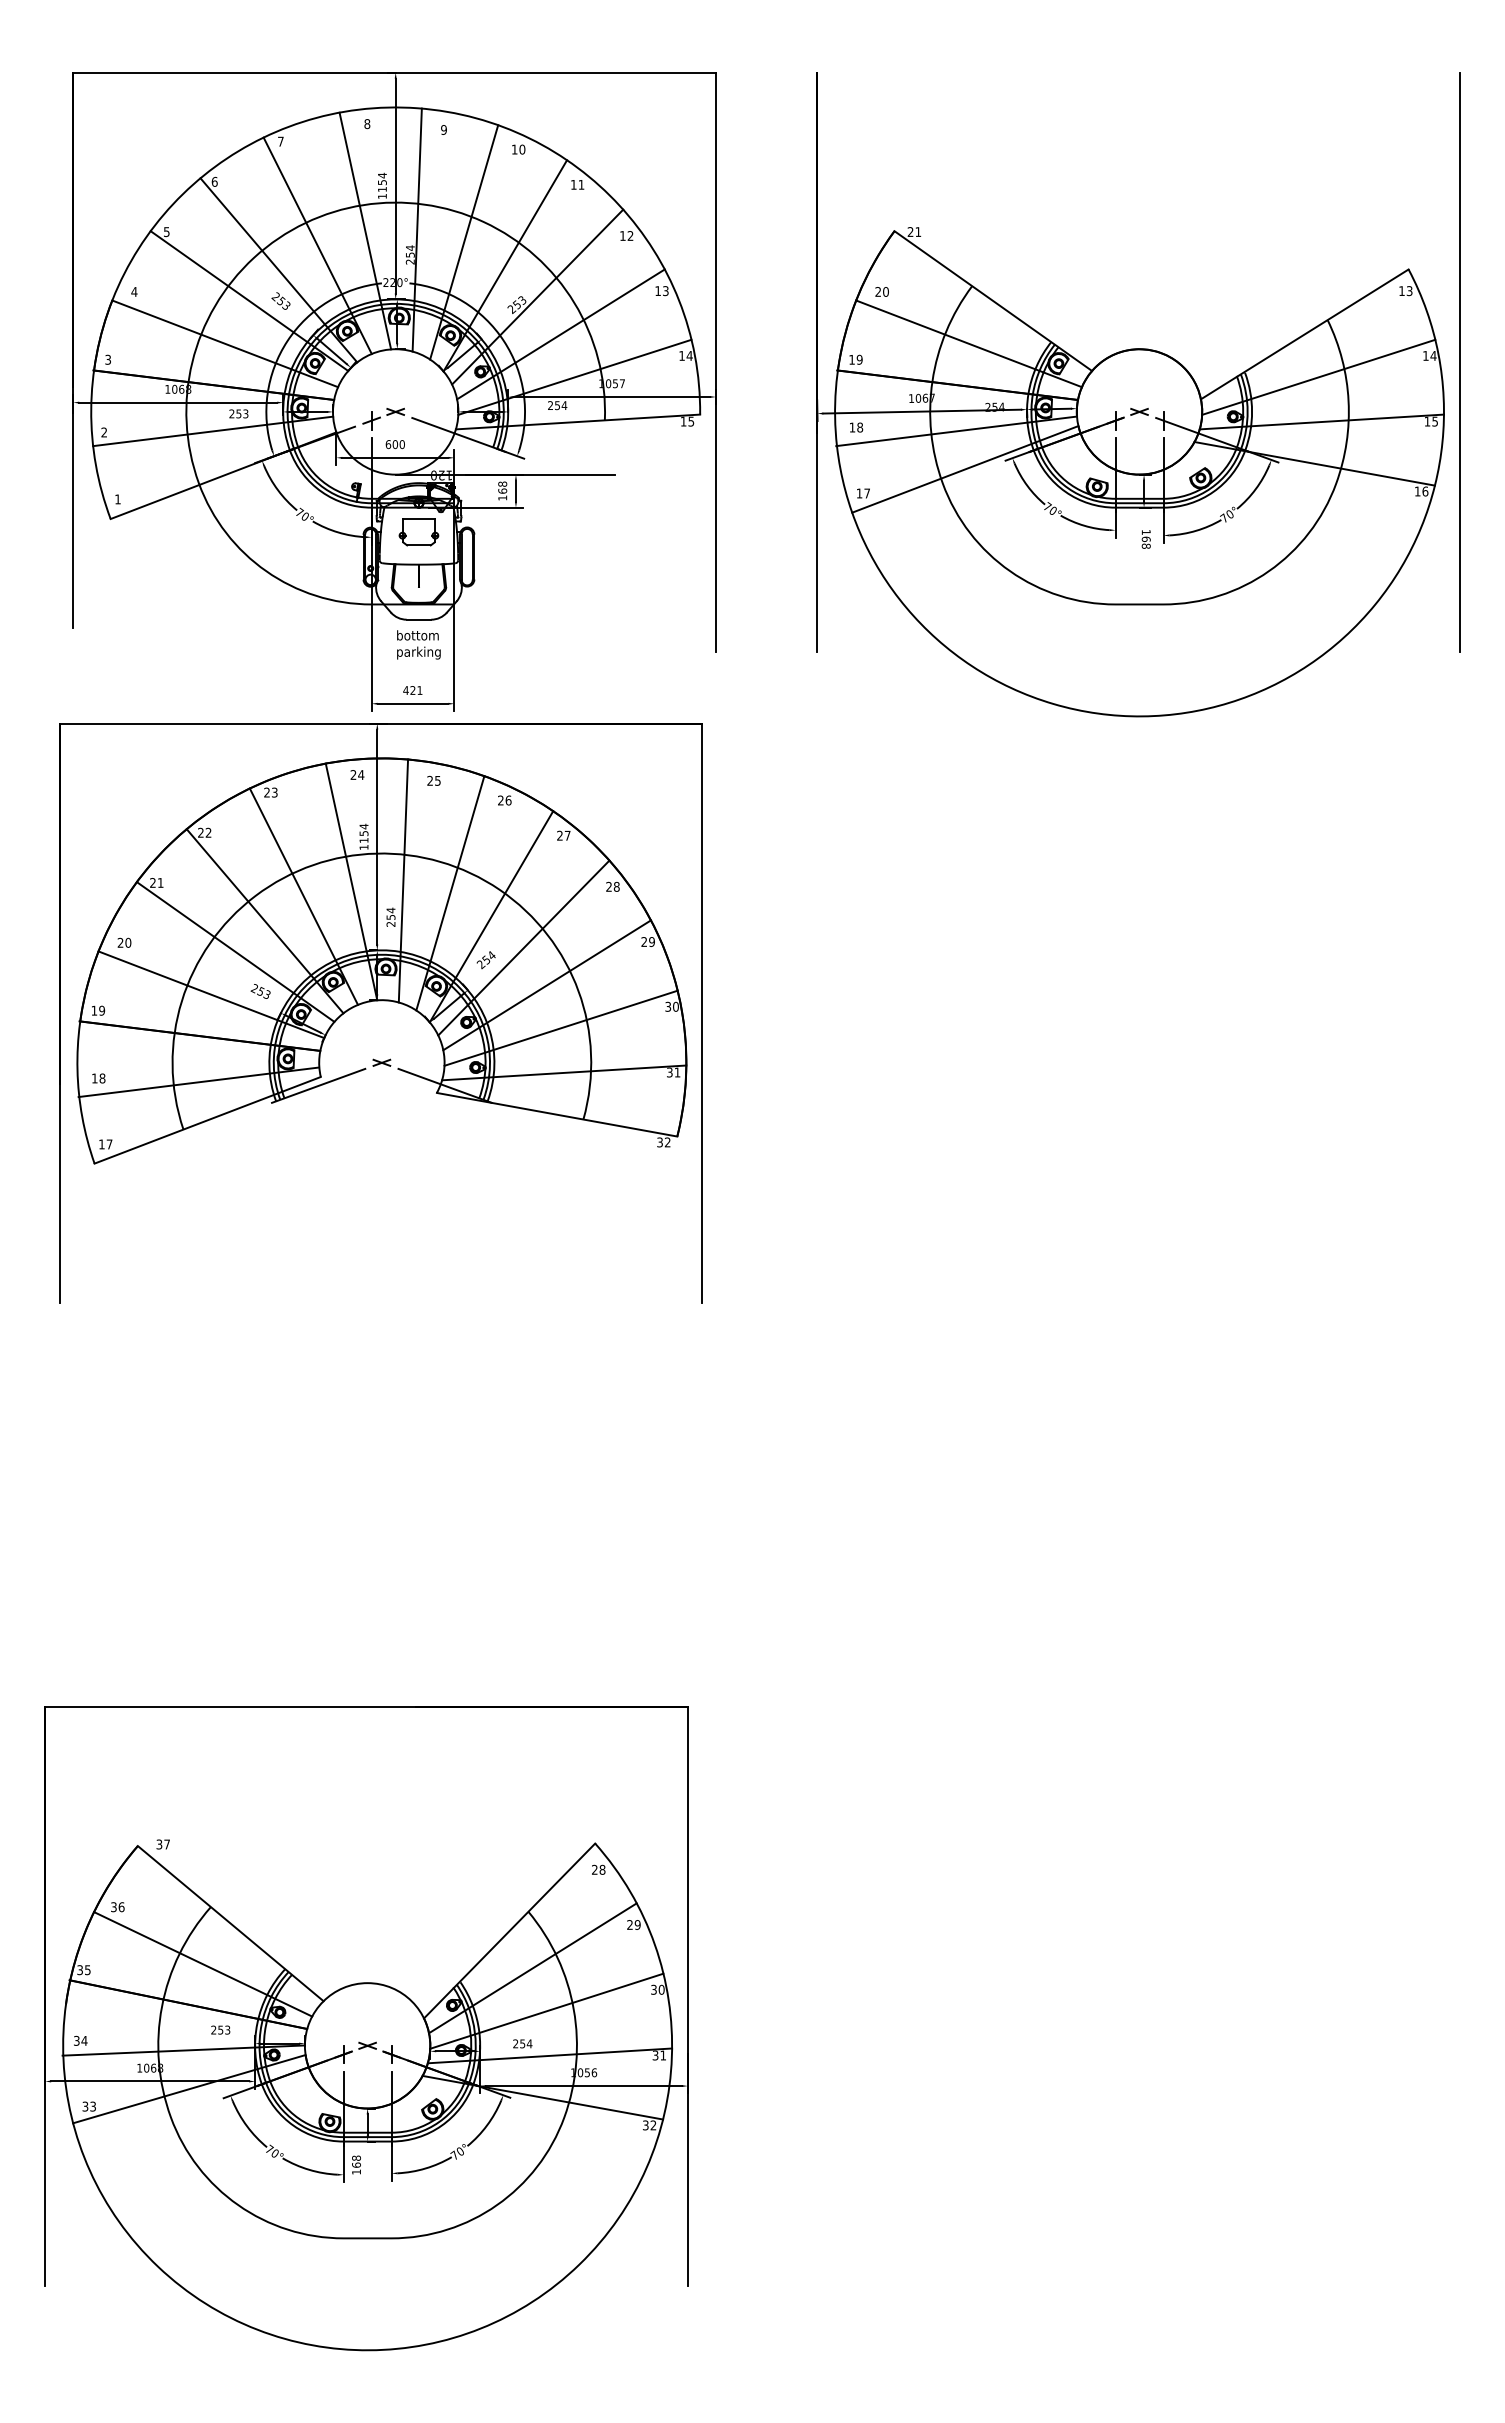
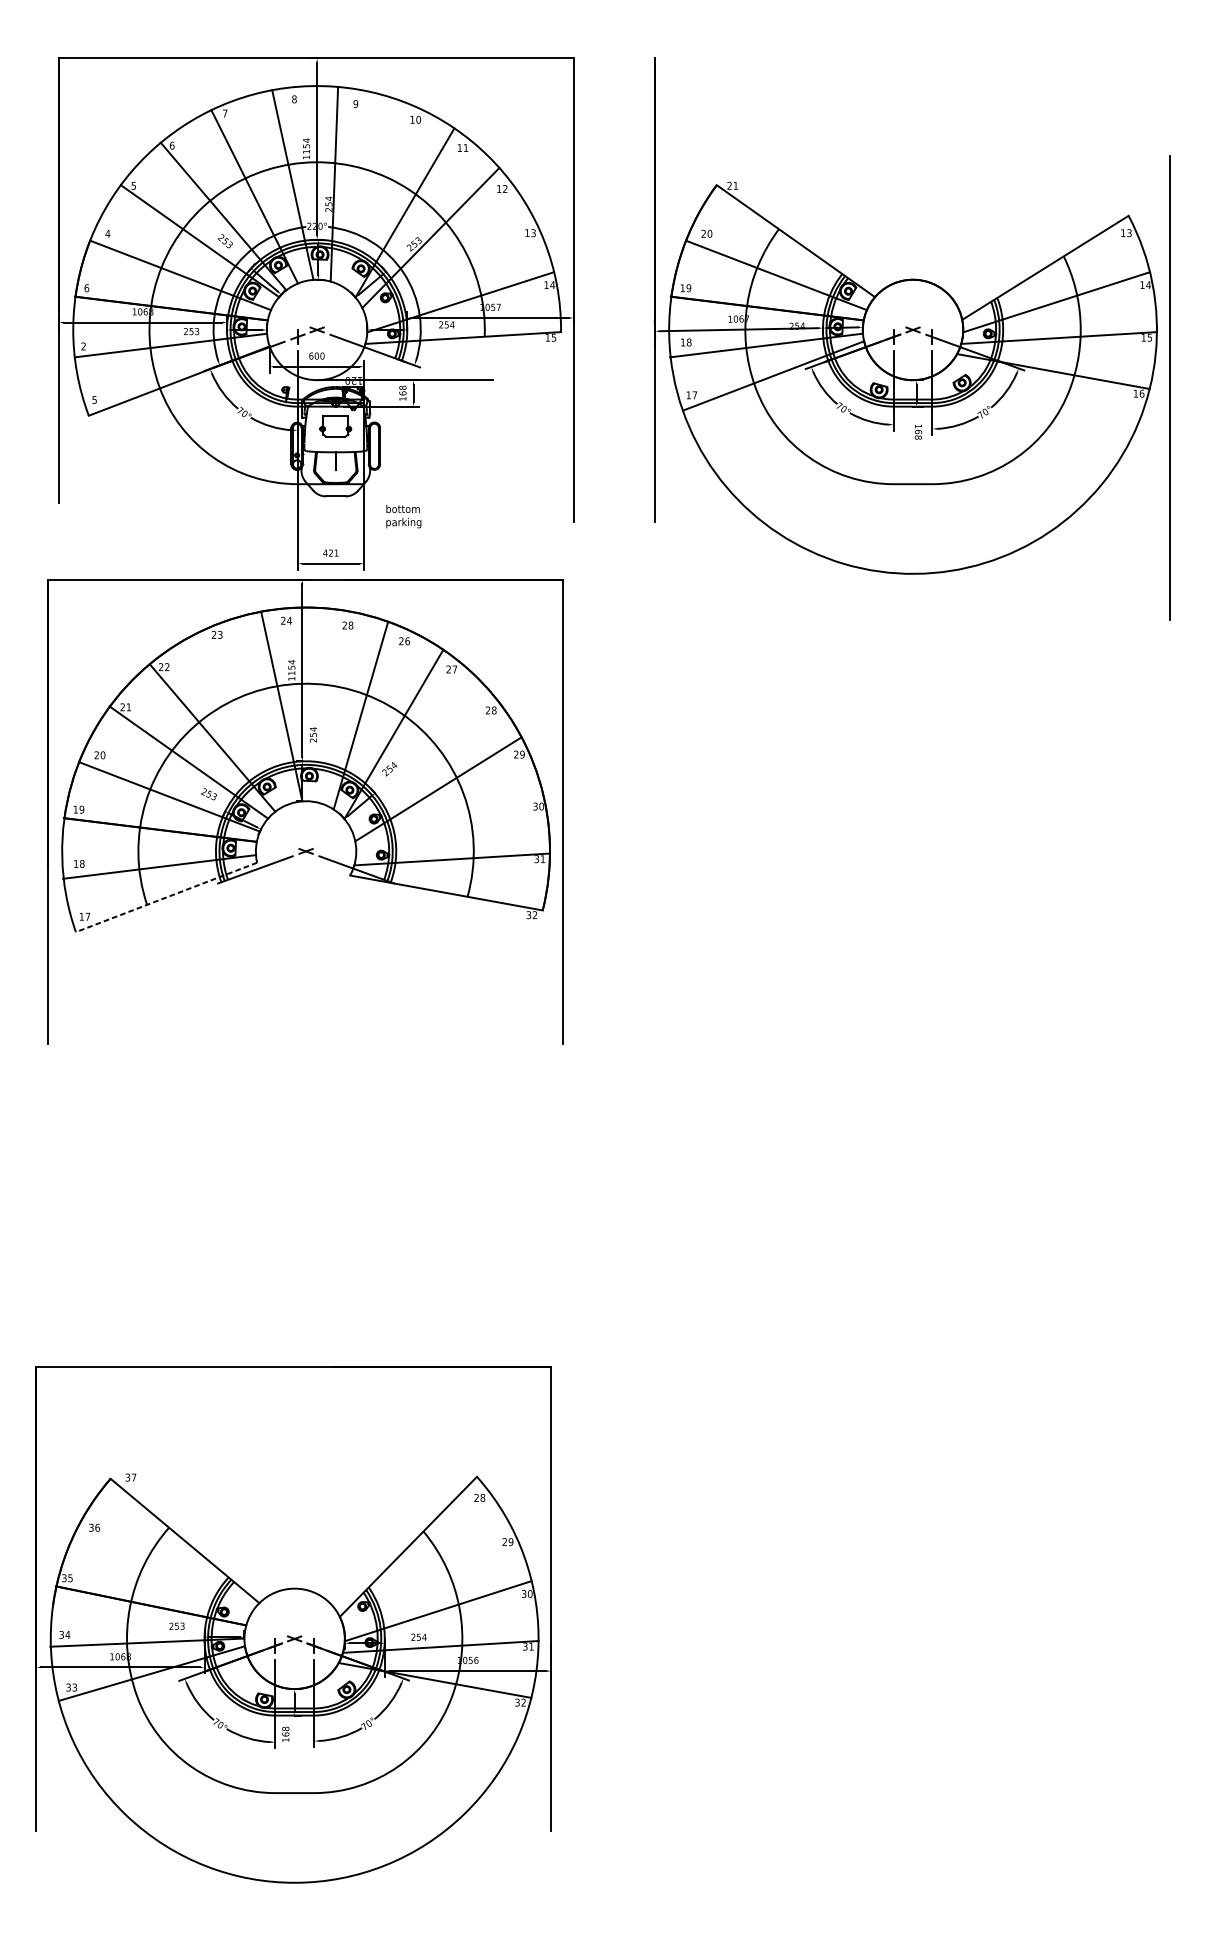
line: (464, 242) -> (372, 194), removed
line: (560, 334) -> (449, 267), removed
text: (108, 359) -> (87, 287), 3 -> 6
line: (1459, 362) -> (1169, 388), moved
text: (117, 499) -> (94, 400), 1 -> 5
text: (418, 644) -> (403, 516), moved
text: (437, 780) -> (350, 625), 25 -> 28
line: (403, 880) -> (323, 705), removed
line: (303, 896) -> (243, 718), removed
line: (523, 947) -> (419, 759), removed
line: (560, 1027) -> (449, 823), removed
line: (207, 1120) -> (166, 897), solid -> dashed
line: (203, 1964) -> (163, 1573), removed
line: (532, 1968) -> (426, 1576), removed

